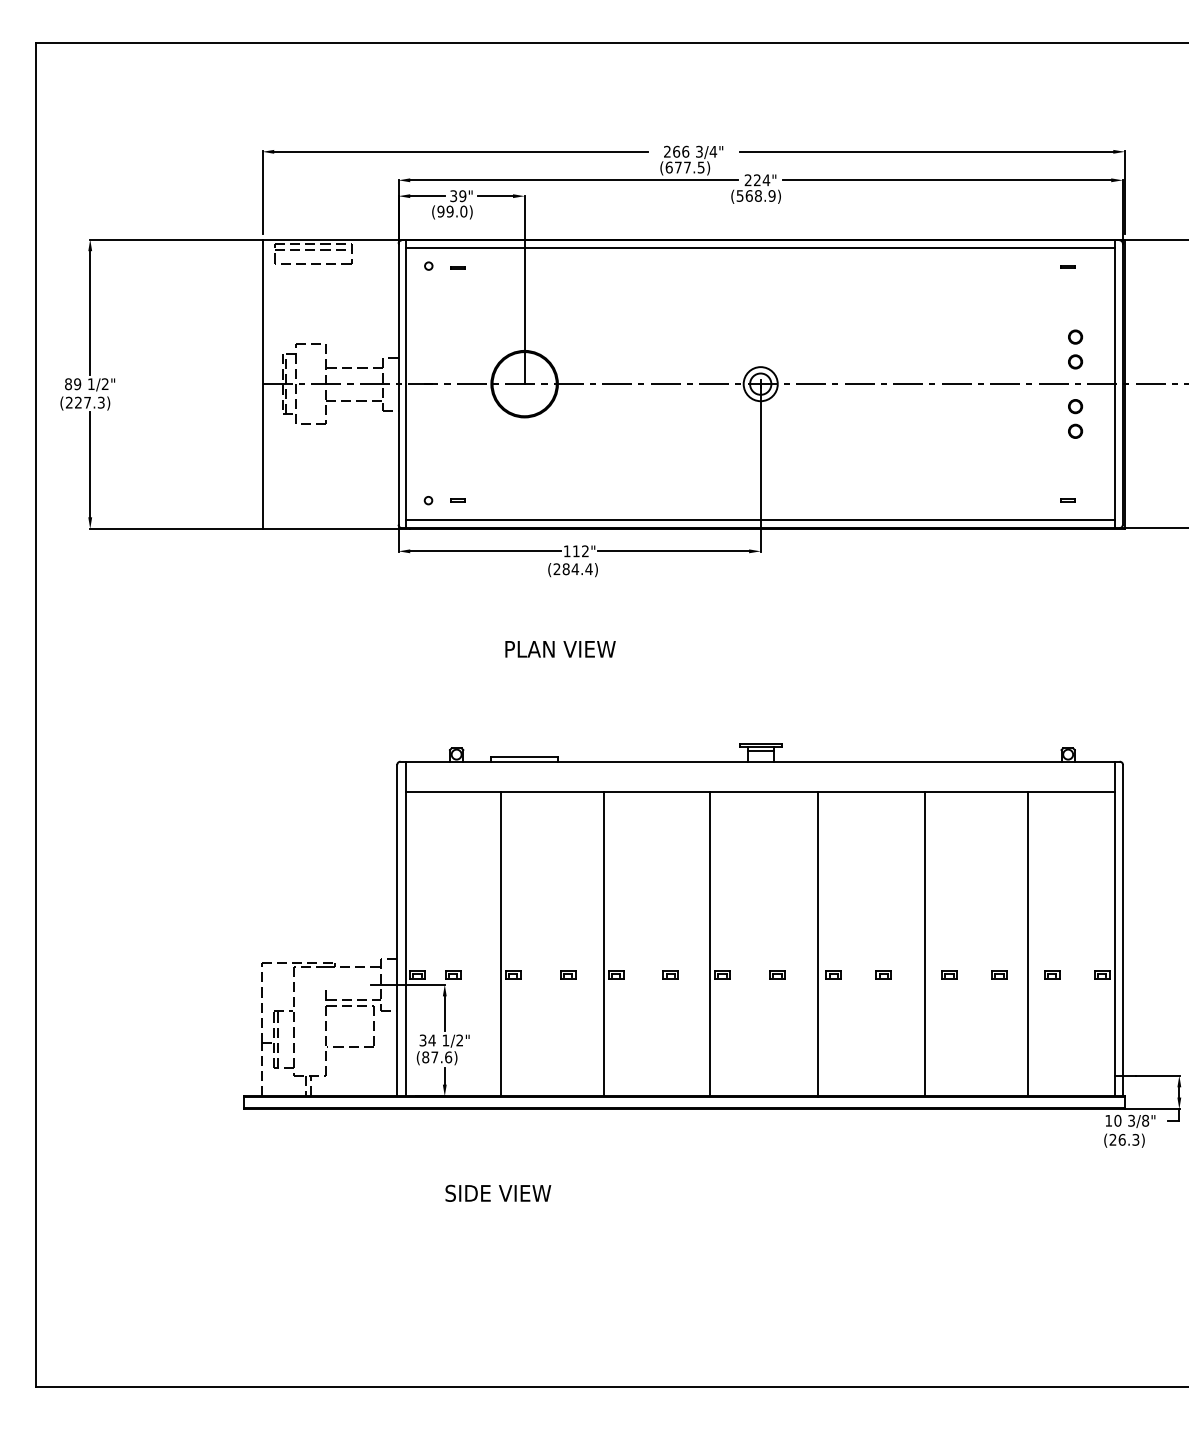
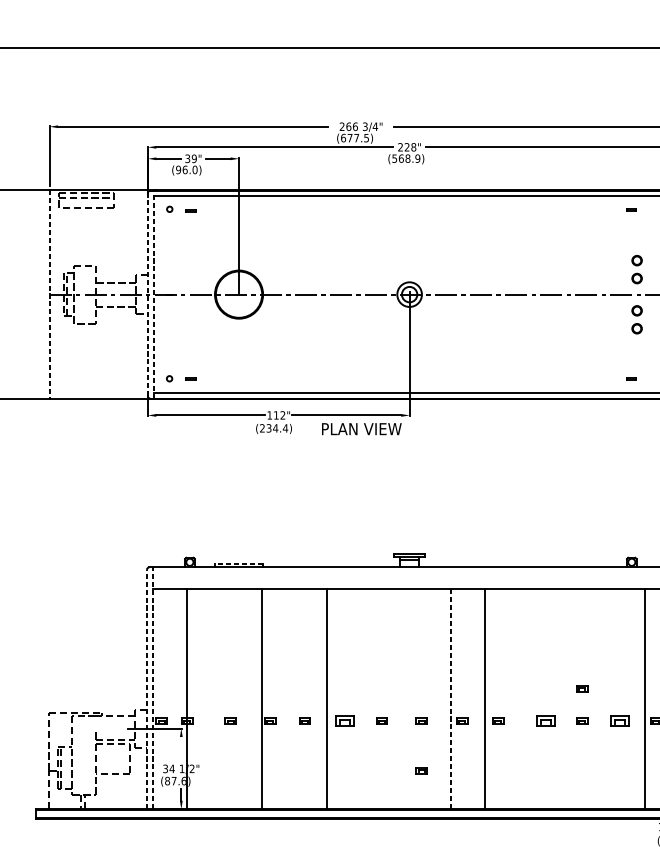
text: (766, 180) -> (413, 147), 224" -> 228"
text: (449, 211) -> (184, 169), (99.0) -> (96.0)
line: (262, 384) -> (49, 294), solid -> dashed
line: (398, 384) -> (147, 294), solid -> dashed
line: (406, 384) -> (153, 294), solid -> dashed
text: (565, 569) -> (268, 428), (284.4) -> (234.4)
text: (560, 649) -> (361, 429), moved
line: (524, 756) -> (238, 563), solid -> dashed
line: (405, 928) -> (152, 687), solid -> dashed
part: (999, 929) -> (582, 688), added
line: (397, 930) -> (147, 689), solid -> dashed
line: (500, 943) -> (186, 698), moved
line: (603, 943) -> (262, 698), moved
line: (709, 943) -> (327, 698), moved
line: (925, 943) -> (485, 698), moved
line: (1028, 943) -> (645, 698), moved
line: (817, 944) -> (450, 699), solid -> dashed
part: (670, 974) -> (344, 721), size x1.6
part: (949, 974) -> (546, 721), size x1.6
part: (1052, 974) -> (620, 721), size x1.6
line: (444, 1013) -> (181, 749), removed
part: (777, 1042) -> (421, 770), added

